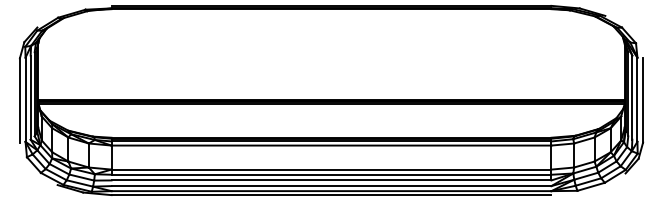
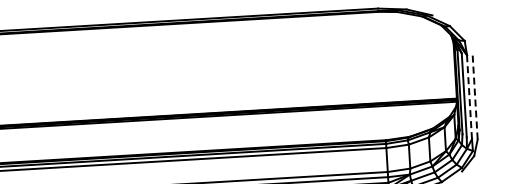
line: (637, 100) -> (469, 97), solid -> dashed
line: (643, 100) -> (475, 97), solid -> dashed

